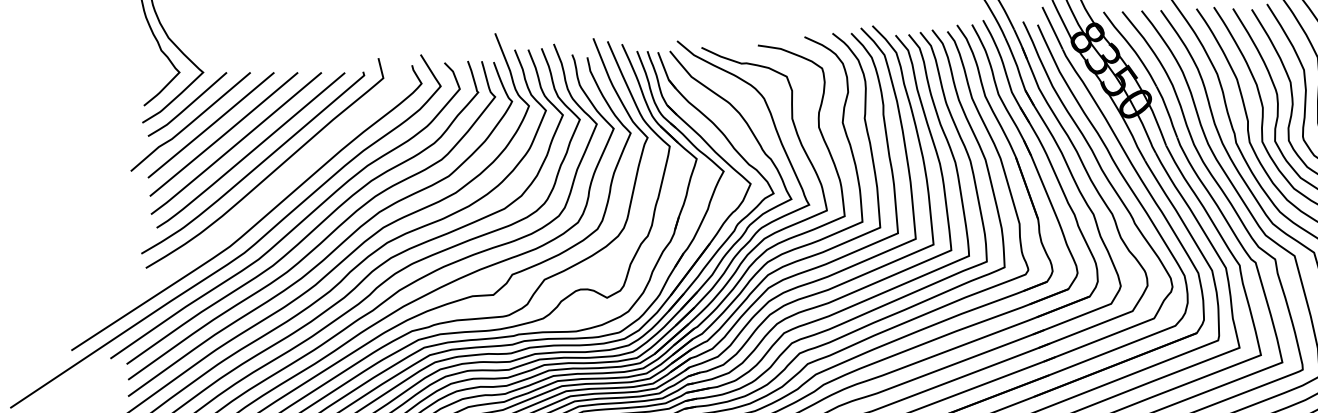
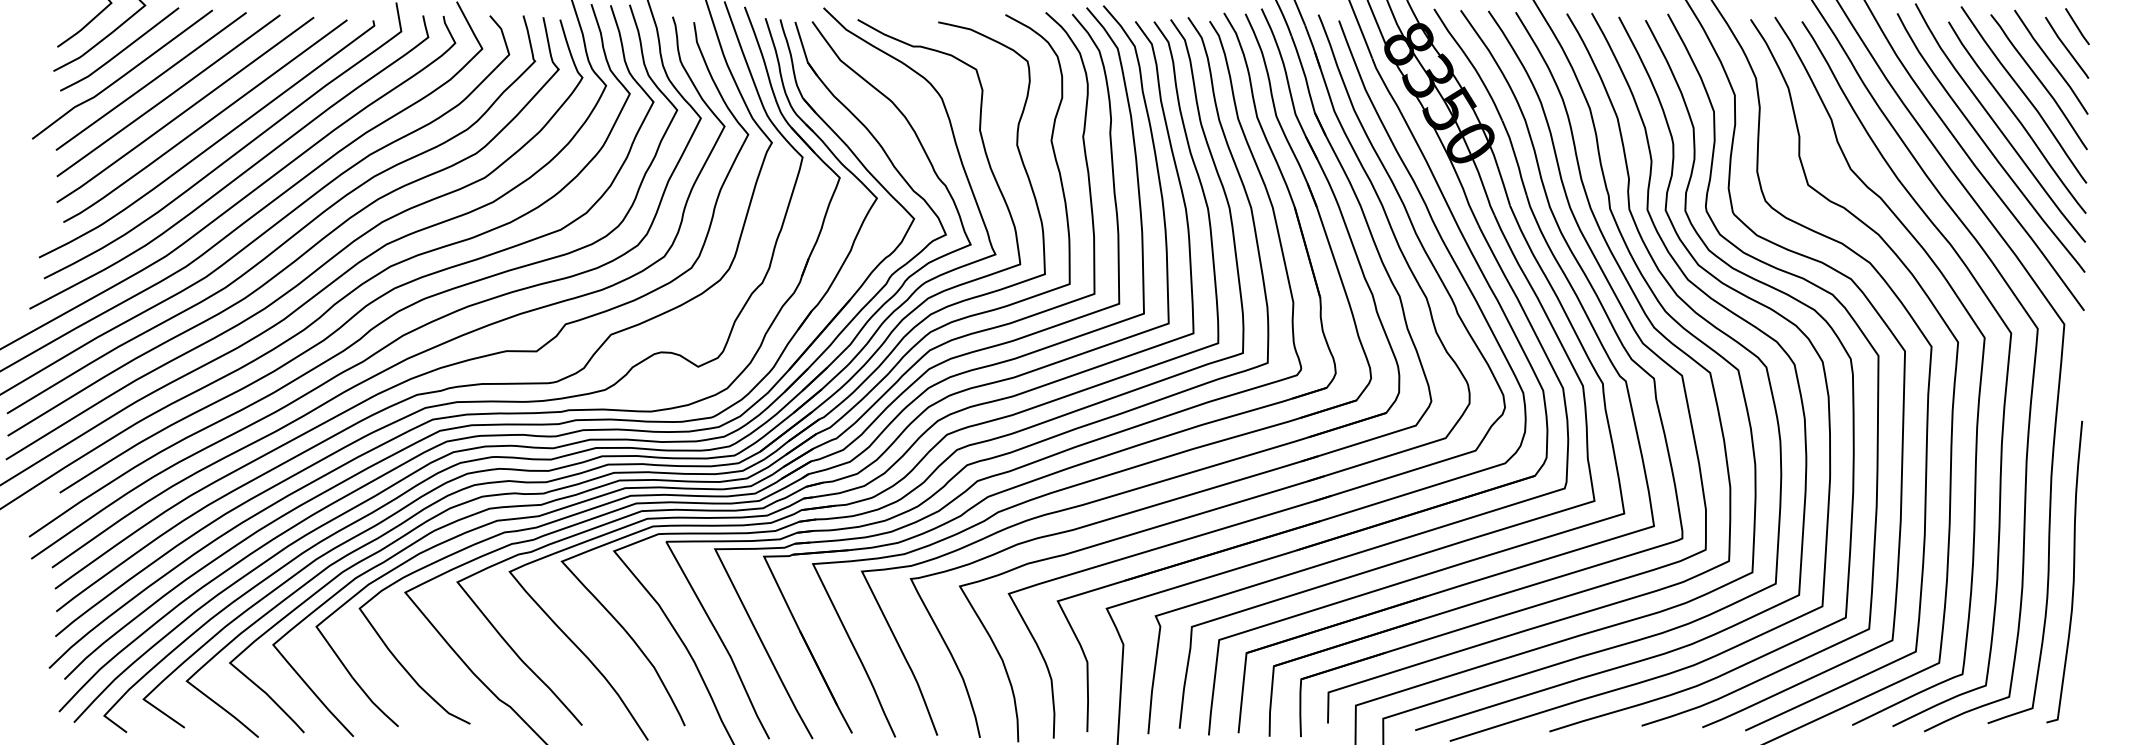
curve: (276, 186) -> (238, 175), added

